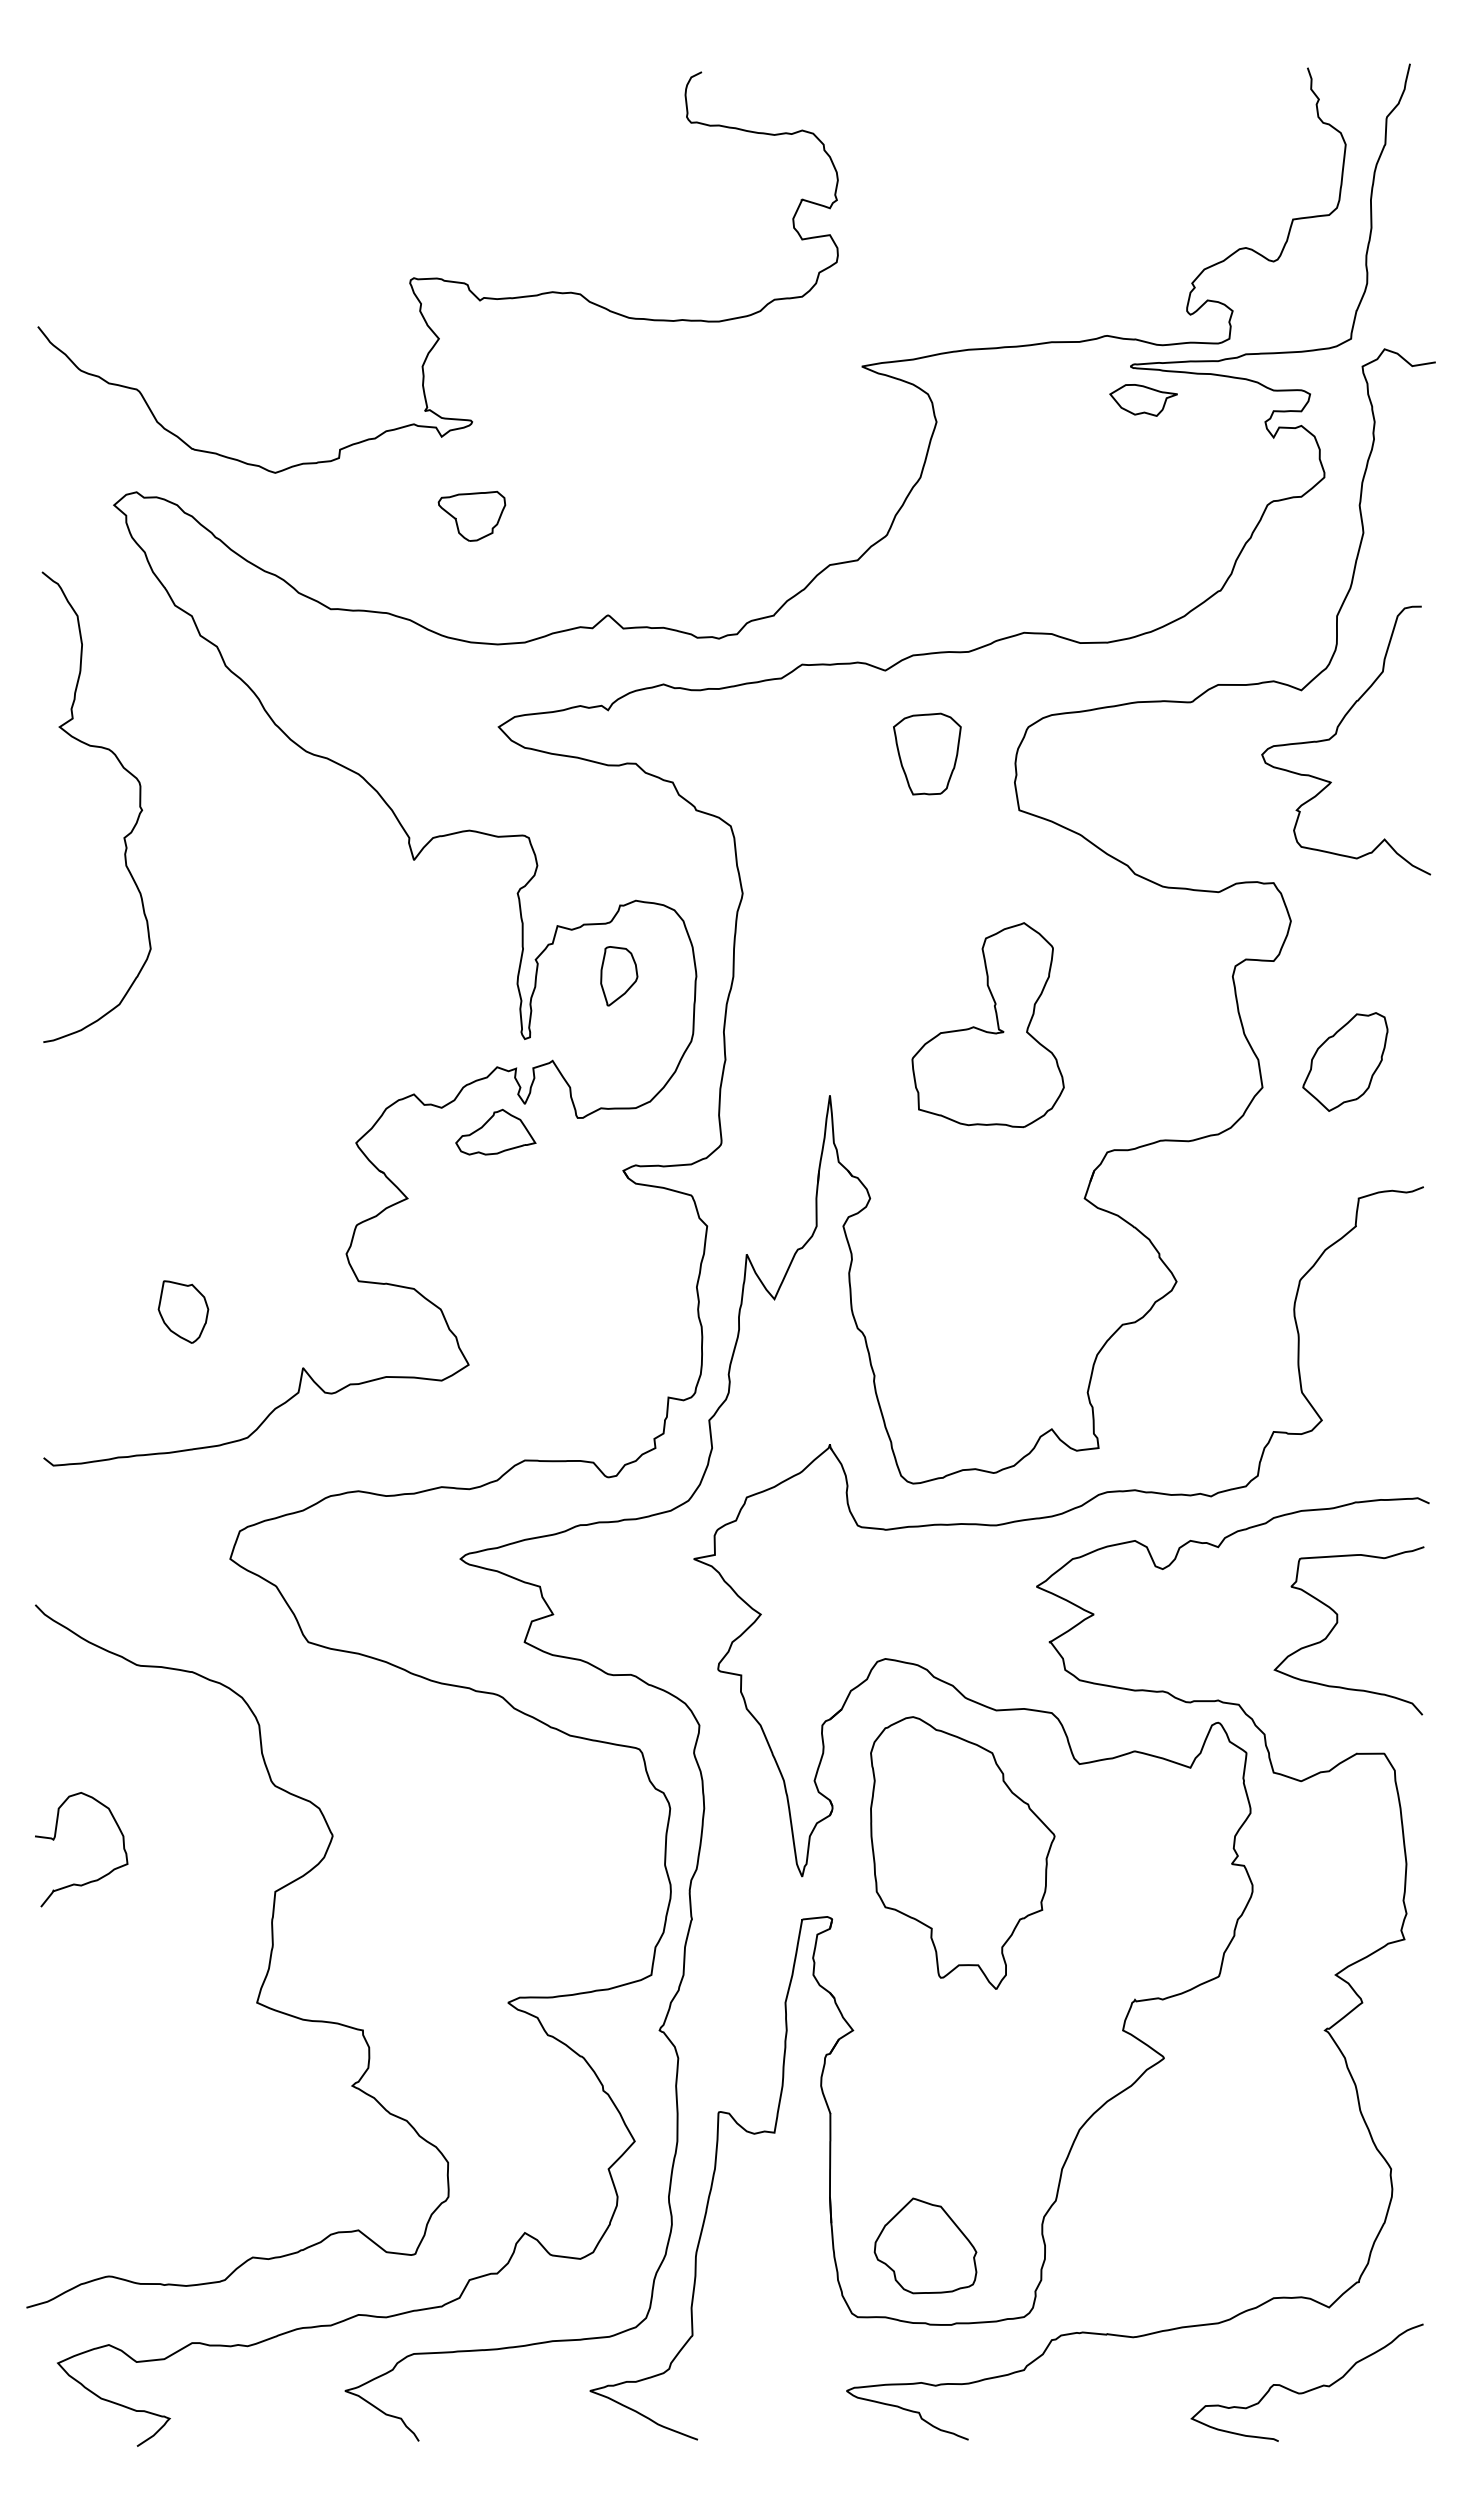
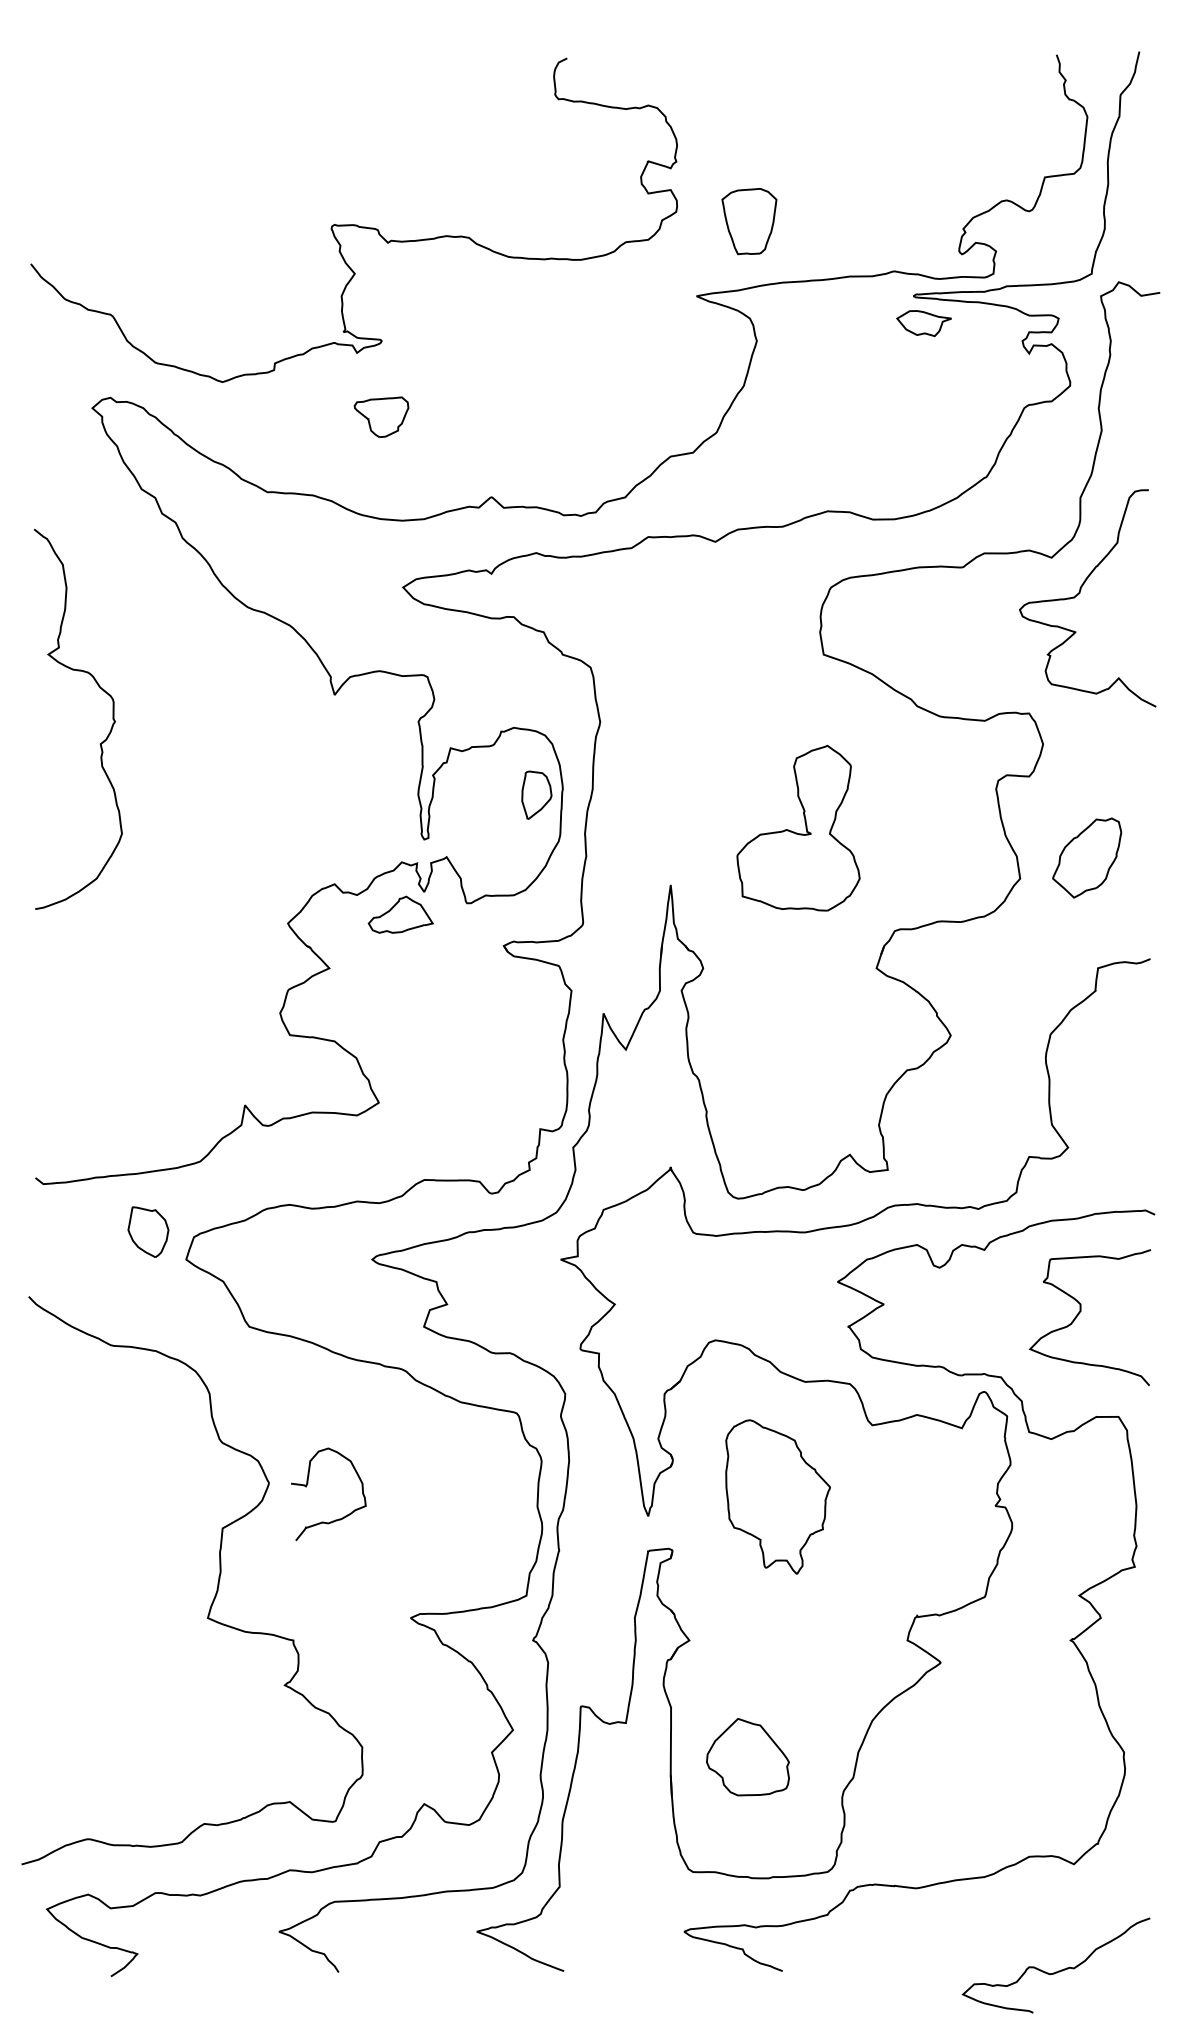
part: (927, 753) -> (749, 221), moved
curve: (125, 835) -> (101, 742), moved
part: (619, 976) -> (537, 795), moved
part: (183, 1311) -> (148, 1231), moved
curve: (55, 1838) -> (307, 1485), moved
part: (962, 1852) -> (777, 1496), size x0.7
part: (925, 2245) -> (747, 1756), moved
curve: (1309, 2389) -> (1058, 1970), moved

